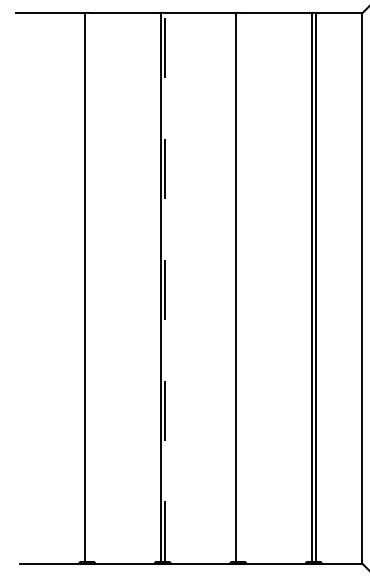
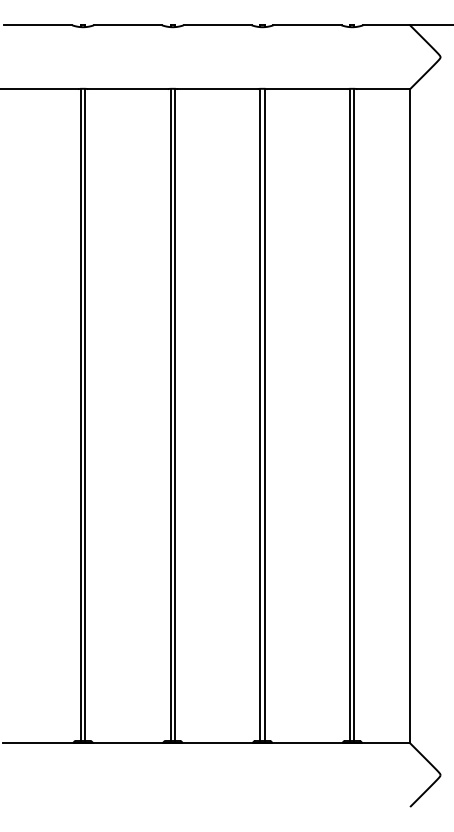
line: (89, 287) -> (85, 414), added
line: (164, 287) -> (175, 414), dashed -> solid
line: (239, 287) -> (264, 414), added

